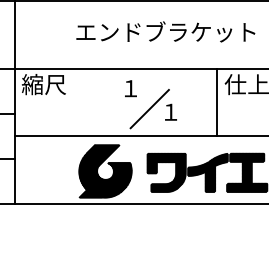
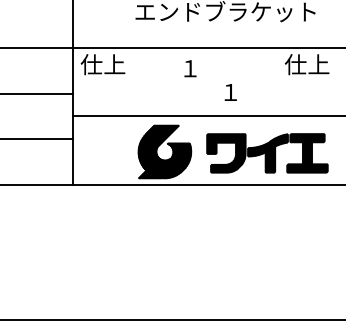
text: (43, 84) -> (102, 64), 縮尺 -> 仕上
line: (217, 102) -> (277, 82), removed
line: (149, 109) -> (209, 89), removed

